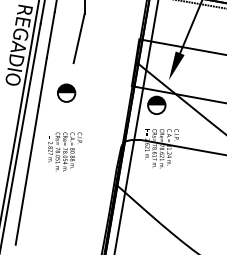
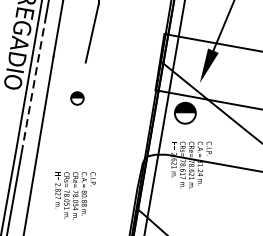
line: (30, 81) -> (33, 84), solid -> dashed
part: (66, 92) -> (77, 97), size x0.6
text: (64, 151) -> (74, 194), moved

